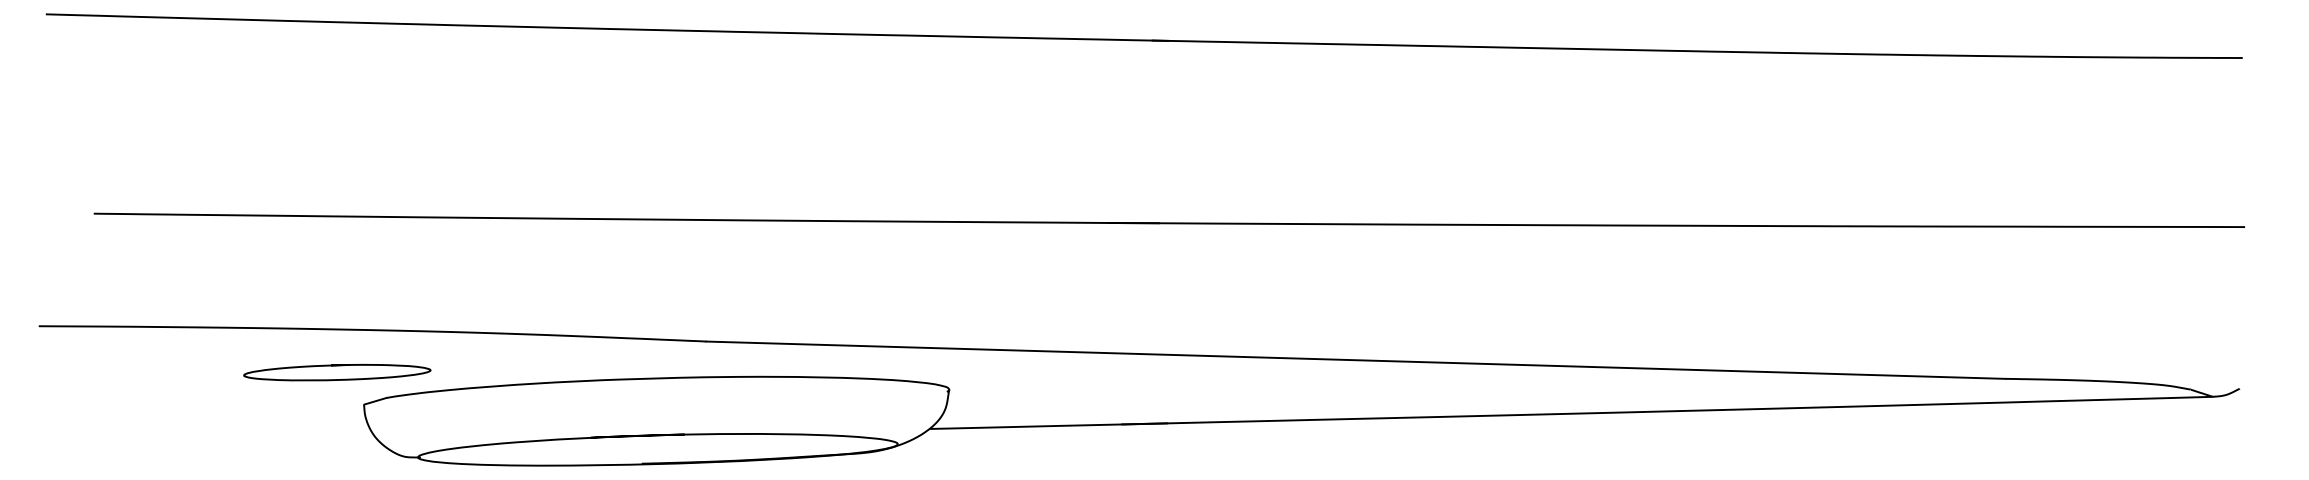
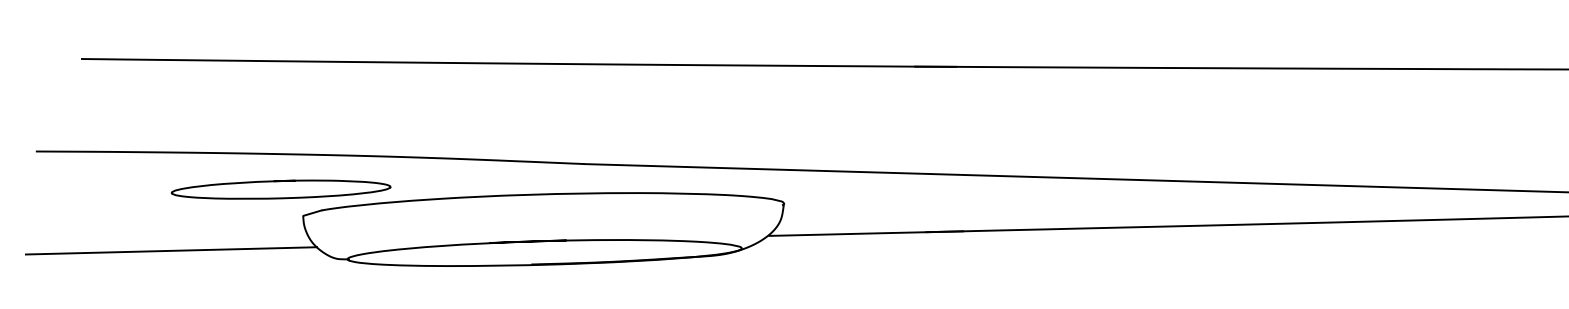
part: (337, 372) -> (281, 189), size x1.43
line: (203, 446) -> (171, 250), added

